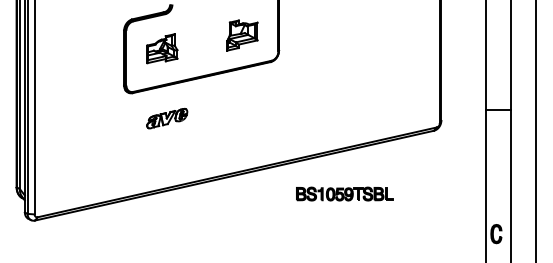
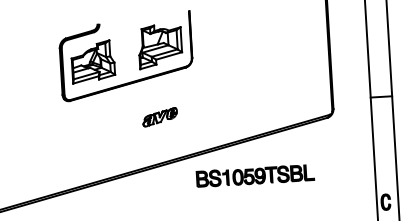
part: (242, 35) -> (160, 46), size x1.67
part: (162, 48) -> (93, 61), size x1.67
part: (167, 118) -> (160, 117), moved
part: (344, 193) -> (254, 175), size x1.43

